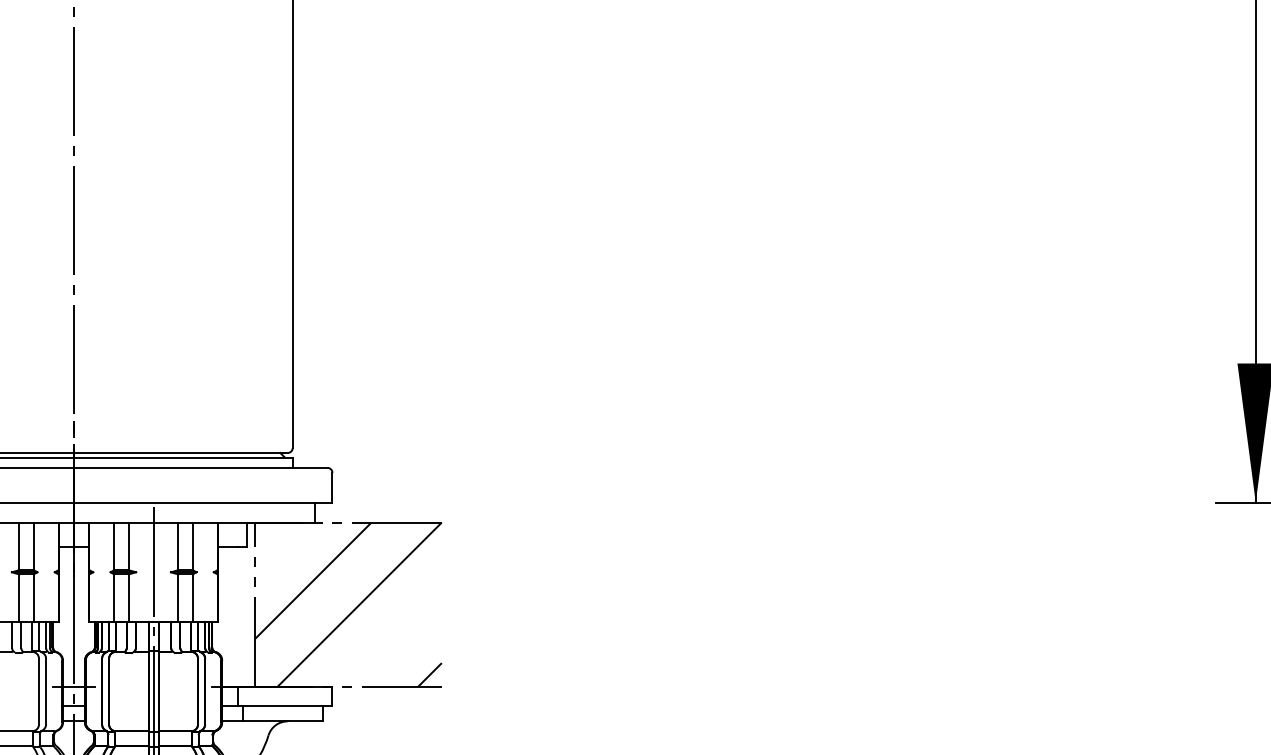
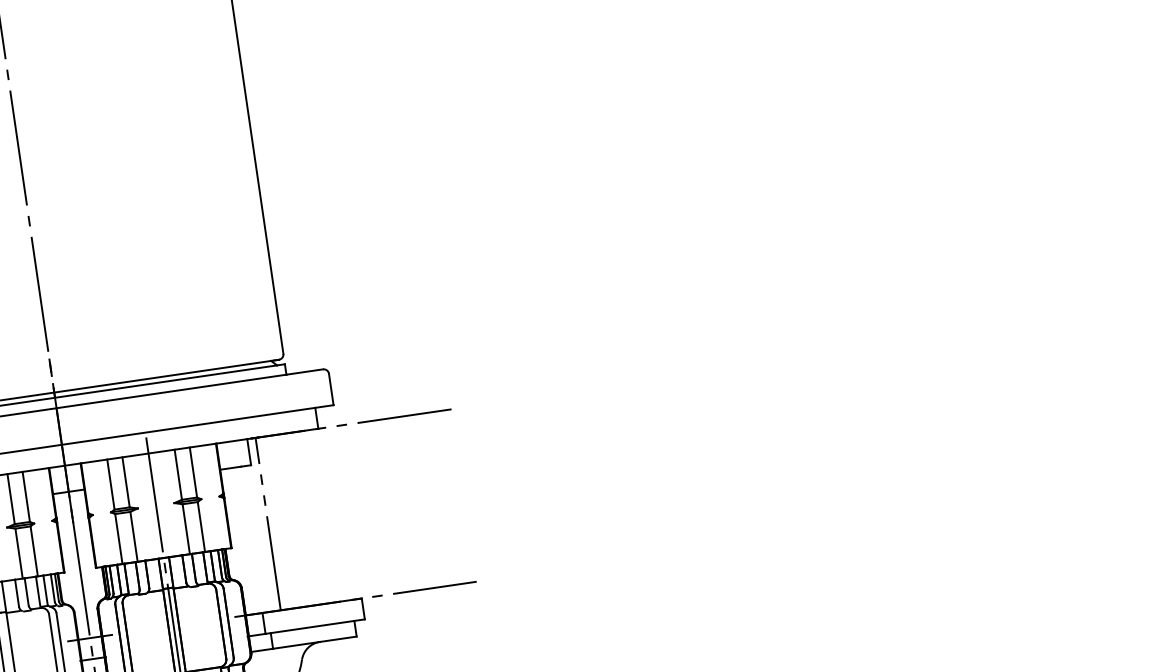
hatch: (348, 604) -> (366, 509), removed

